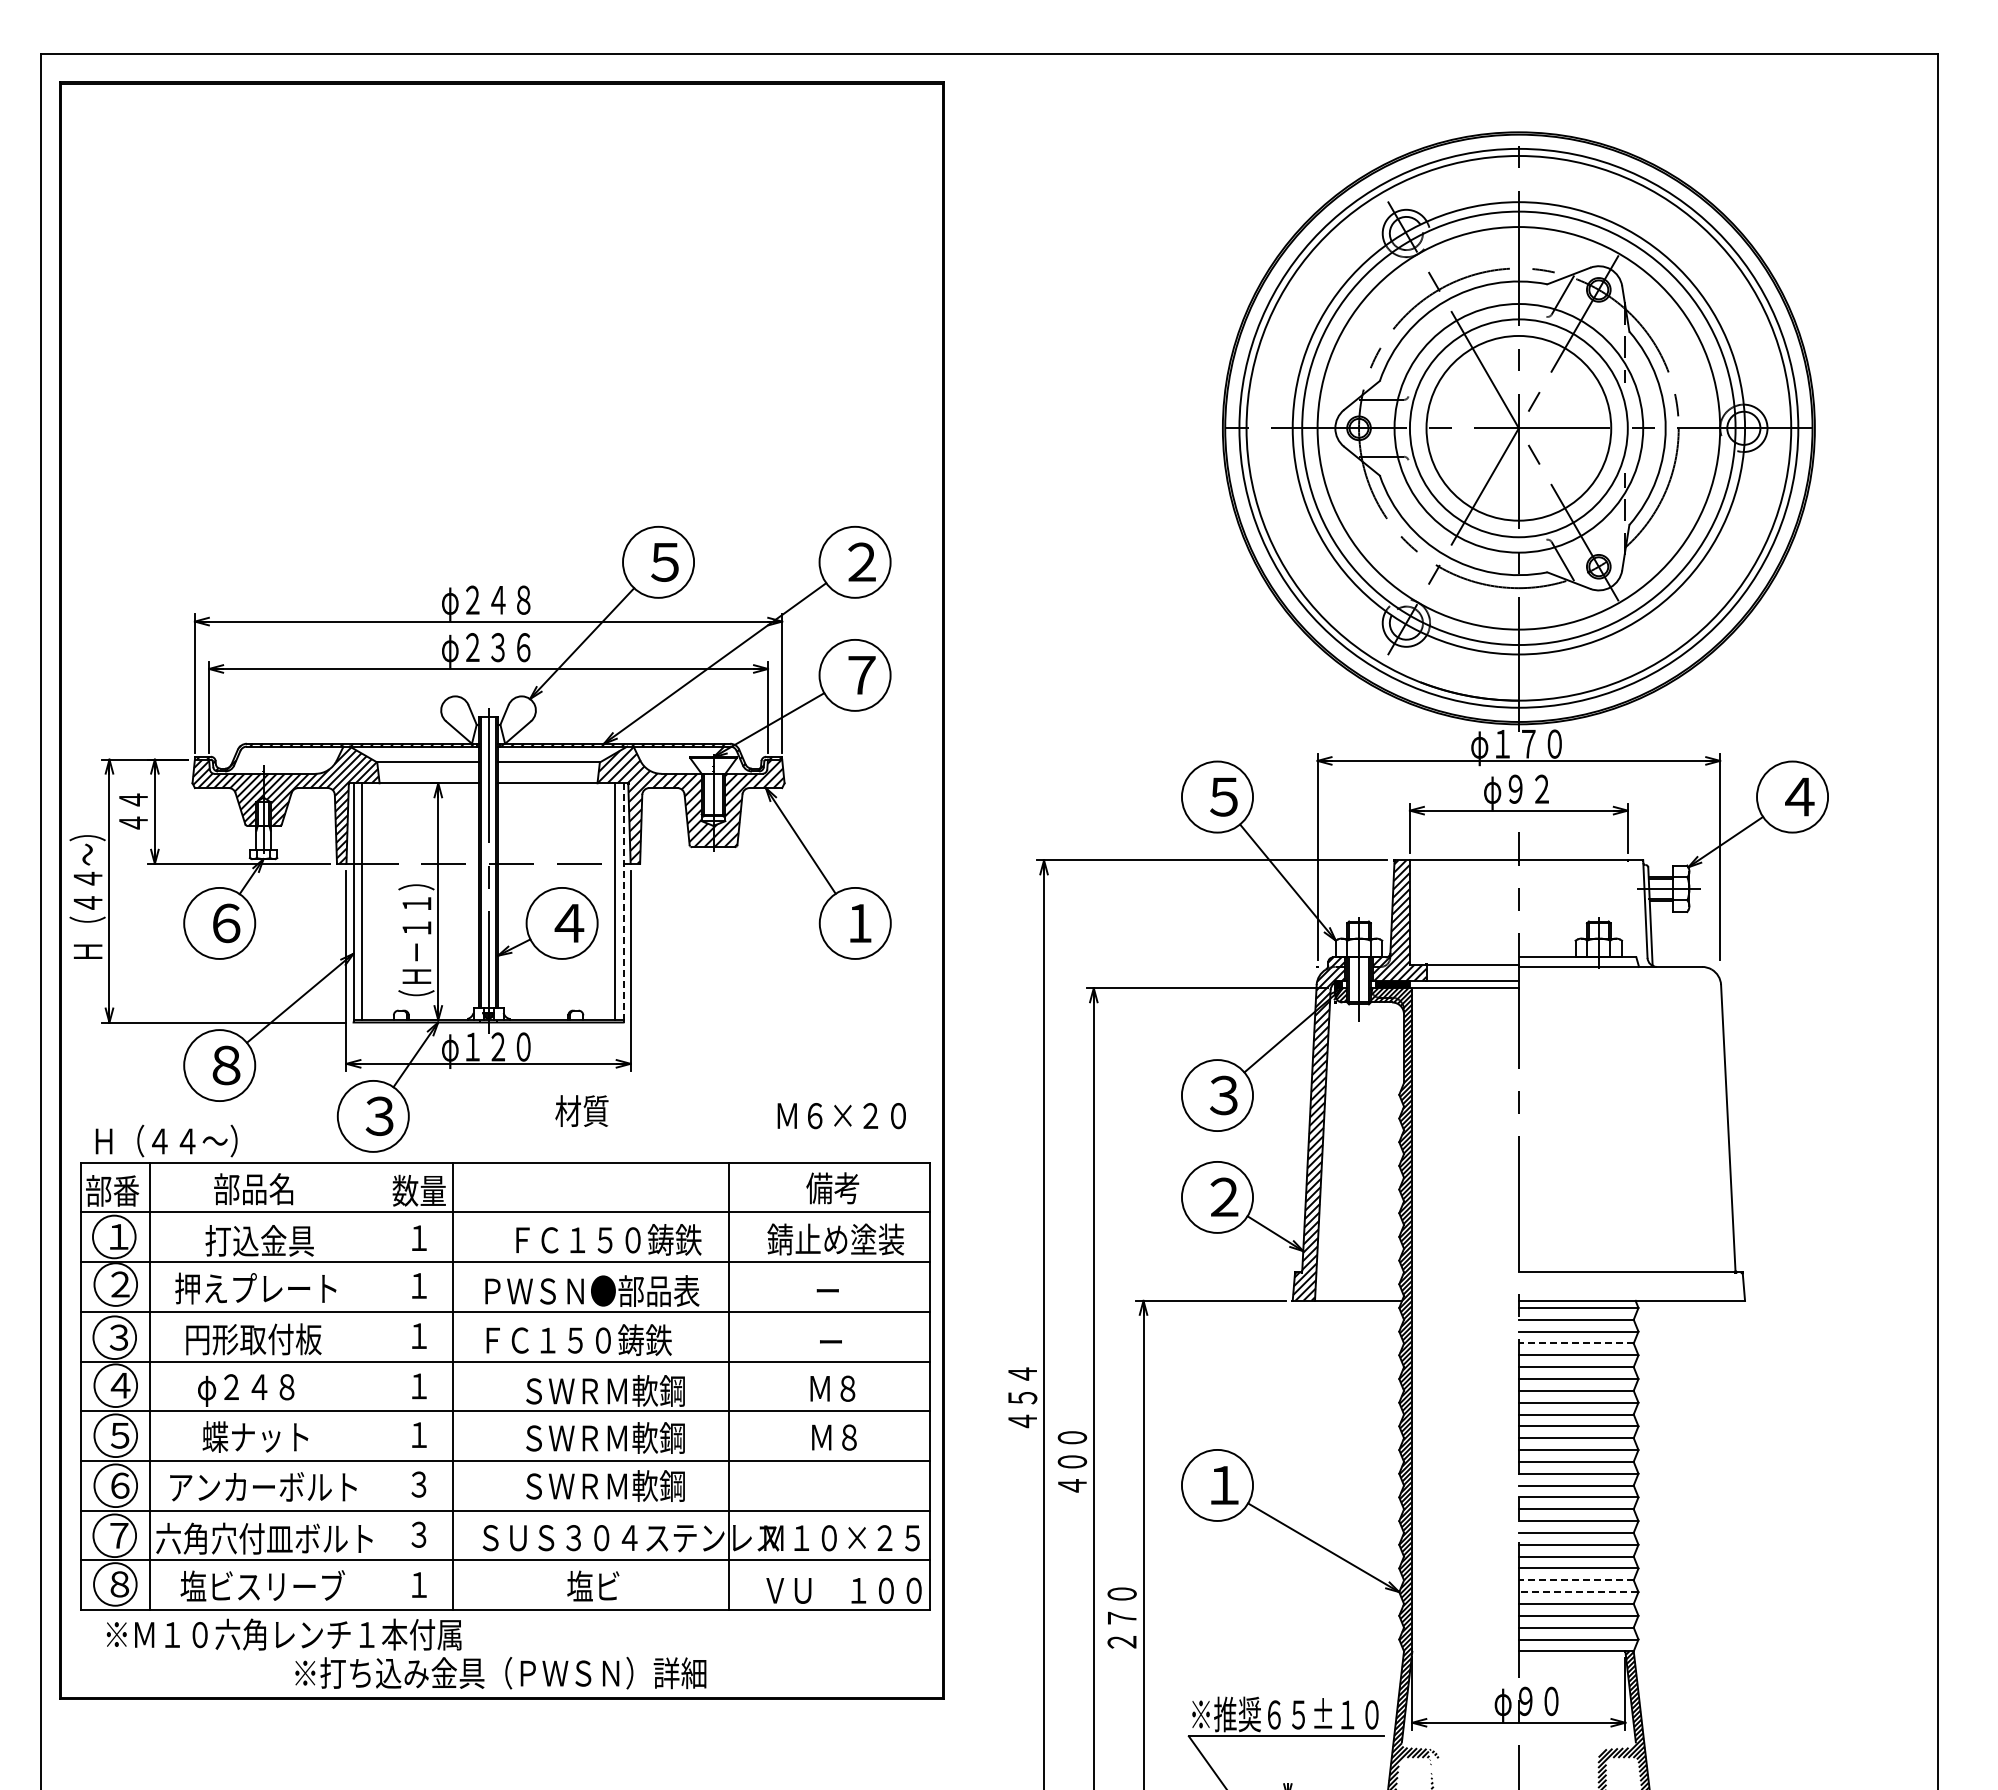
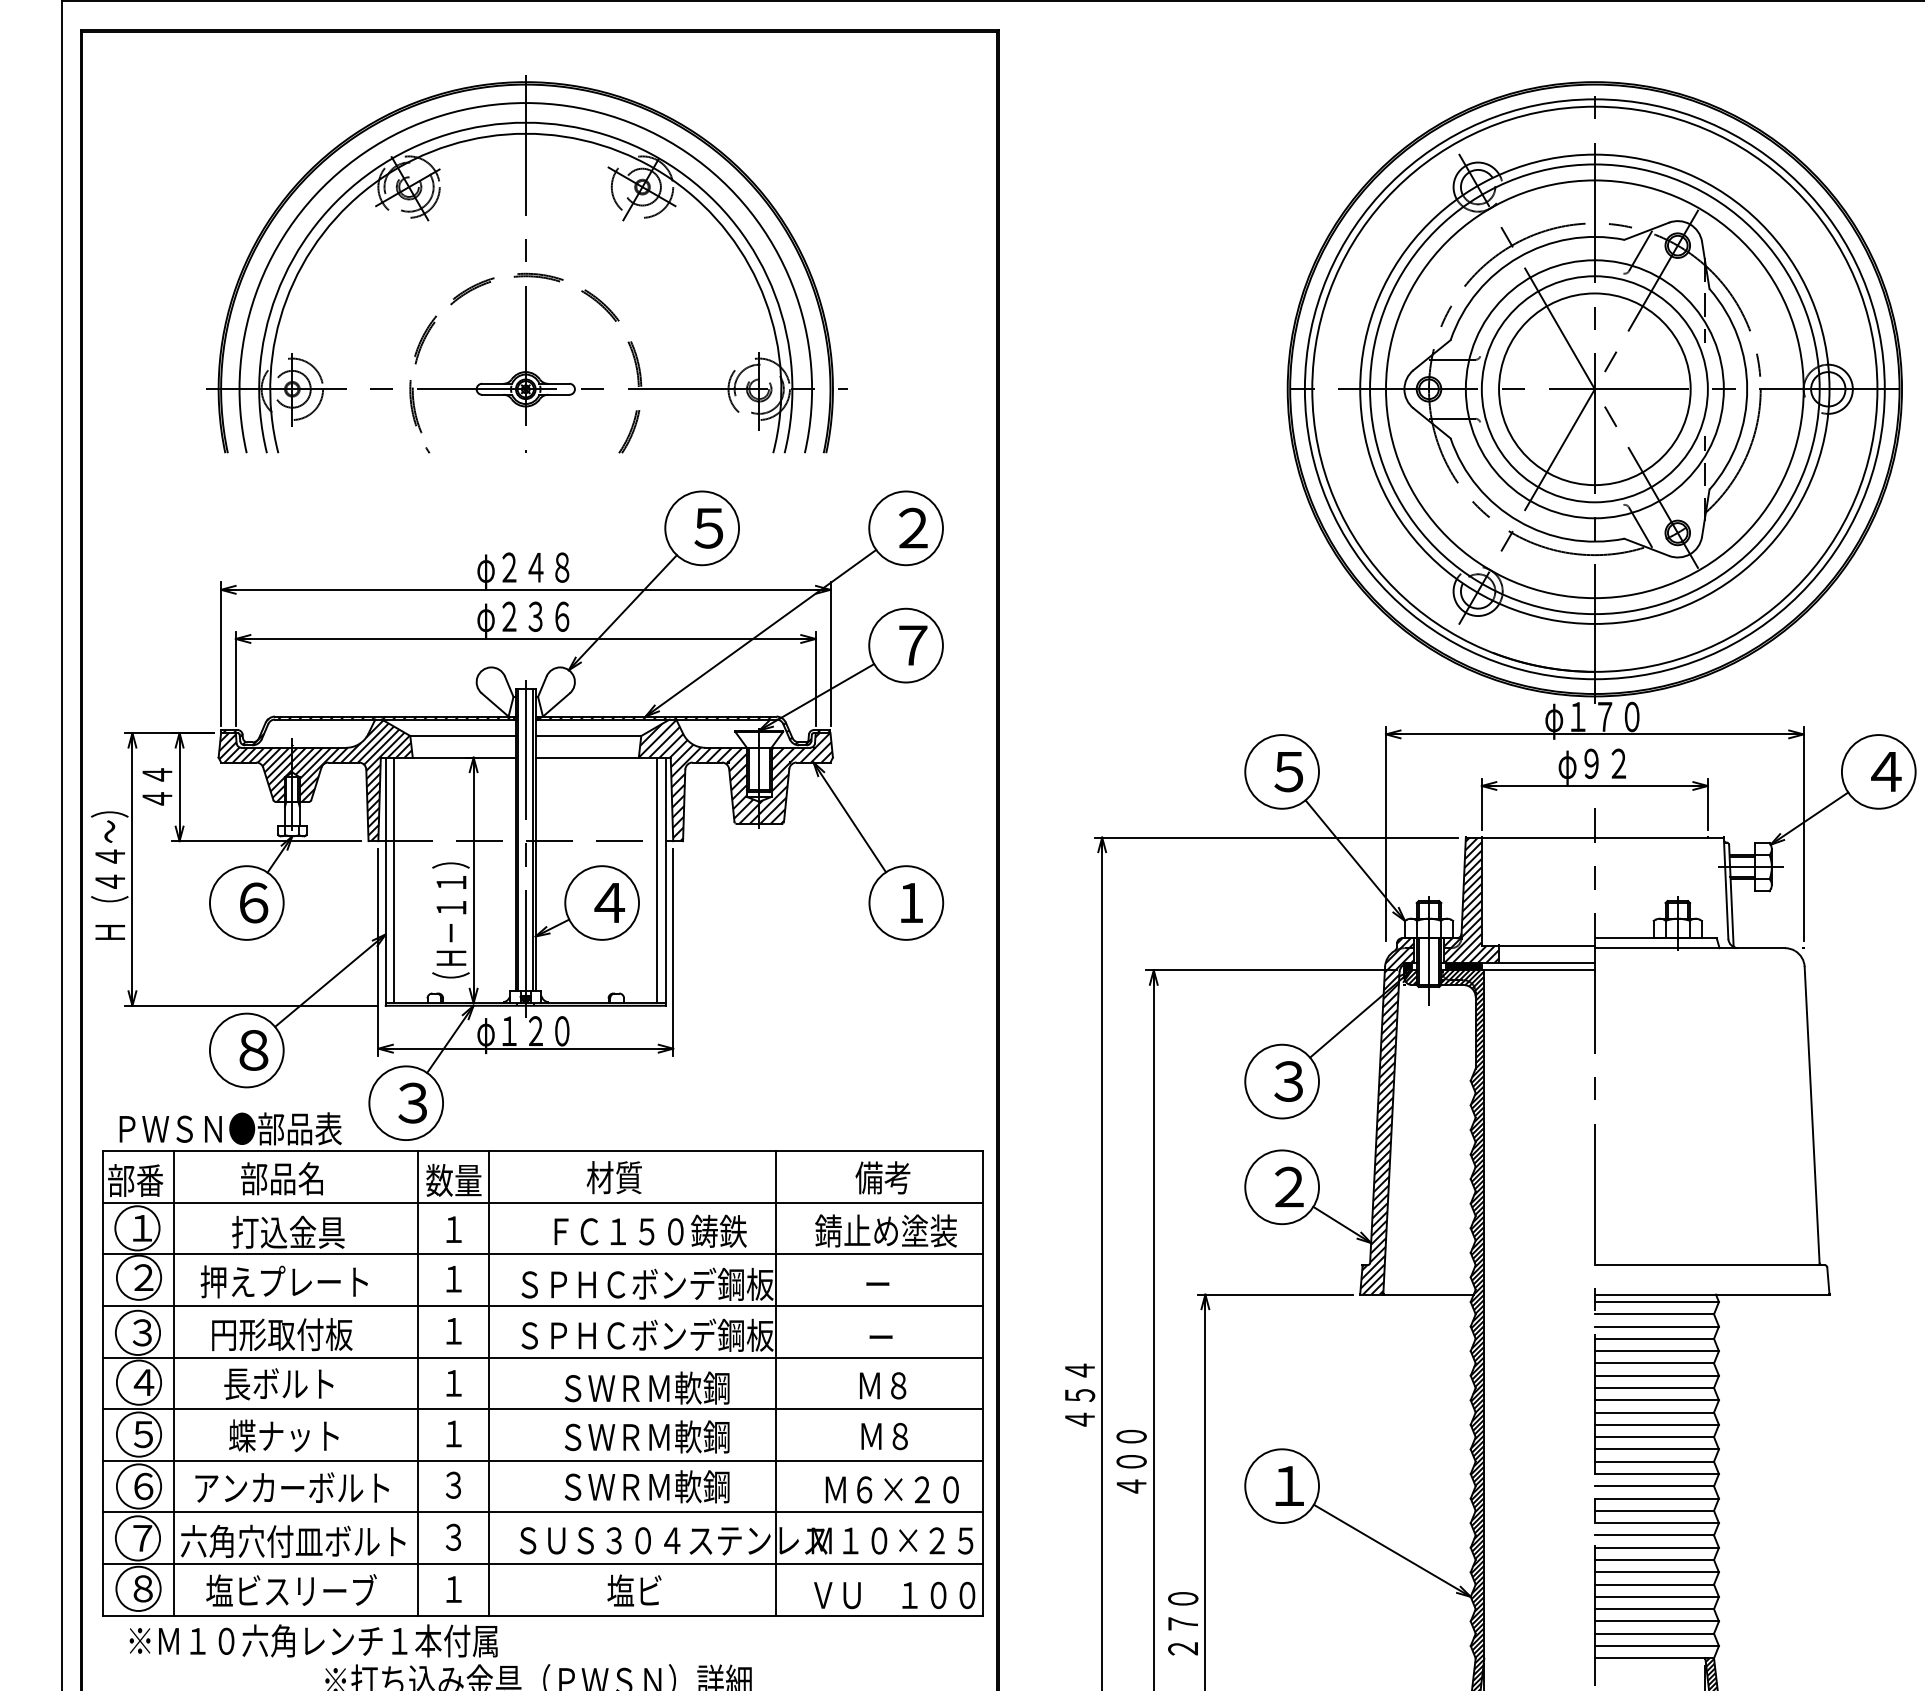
part: (489, 308) -> (526, 264), added
line: (623, 902) -> (665, 881), dashed -> solid
text: (581, 1110) -> (613, 1177), moved
text: (841, 1116) -> (892, 1490), moved
text: (203, 1140) -> (230, 1128), Ｈ（４４～） -> ＰＷＳＮ●部品表
text: (605, 1290) -> (647, 1283), ＰＷＳＮ●部品表 -> ＳＰＨＣボンデ鋼板
text: (605, 1340) -> (647, 1335), ＦＣ１５０鋳鉄 -> ＳＰＨＣボンデ鋼板
line: (1575, 1343) -> (1653, 1338), dashed -> solid
line: (385, 1386) -> (418, 1383), added
text: (250, 1388) -> (278, 1385), φ２４８ -> 長ボルト
line: (1575, 1580) -> (1653, 1584), dashed -> solid
line: (1578, 1592) -> (1656, 1597), dashed -> solid

